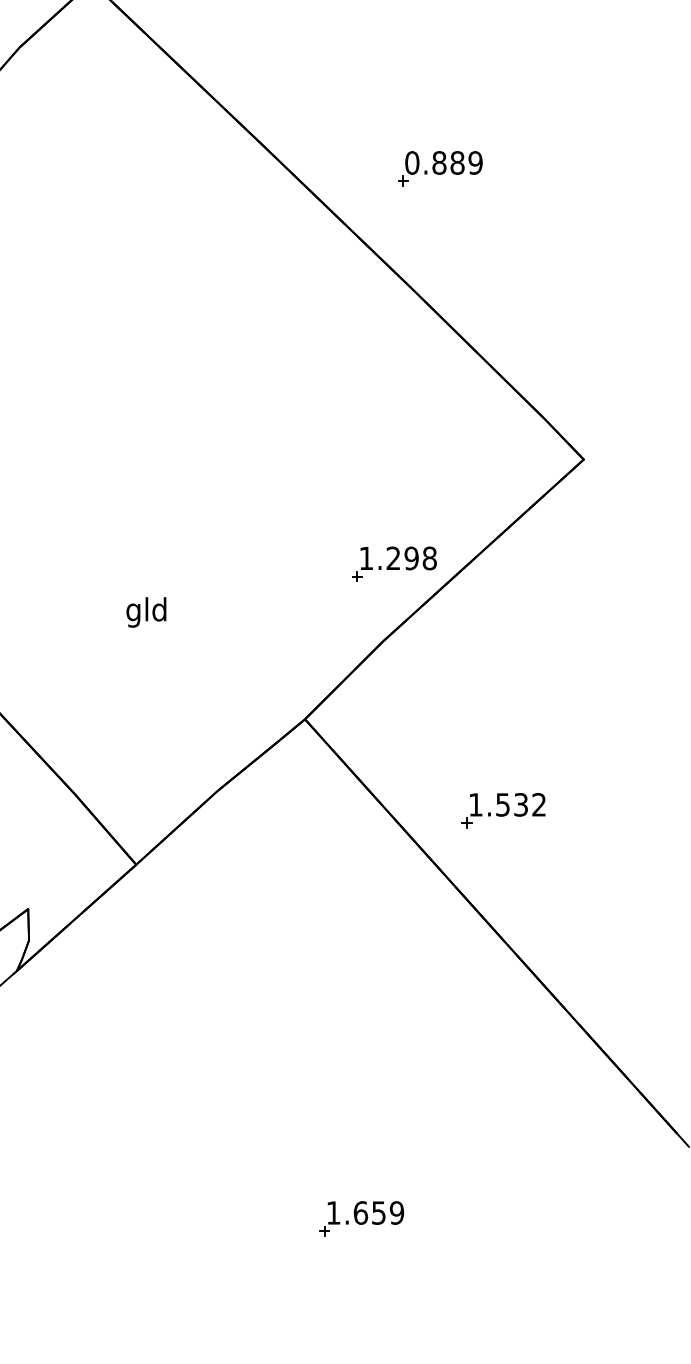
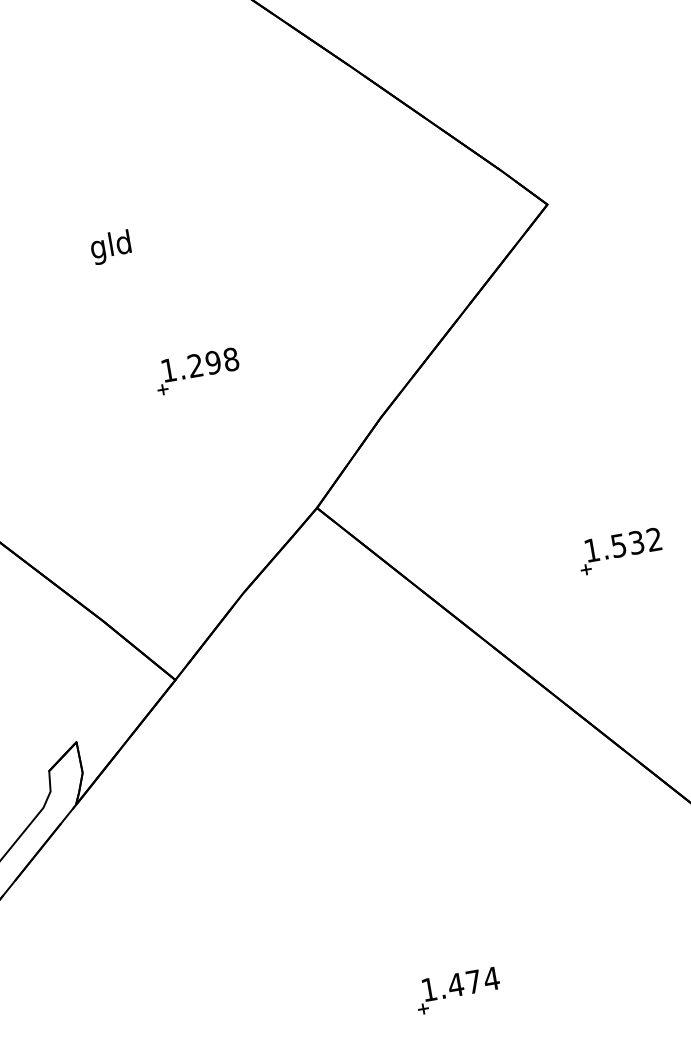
part: (394, 563) -> (197, 370), moved
text: (146, 612) -> (111, 247), moved
part: (503, 810) -> (620, 551), moved
text: (378, 1212) -> (473, 981), 1.659 -> 1.474

